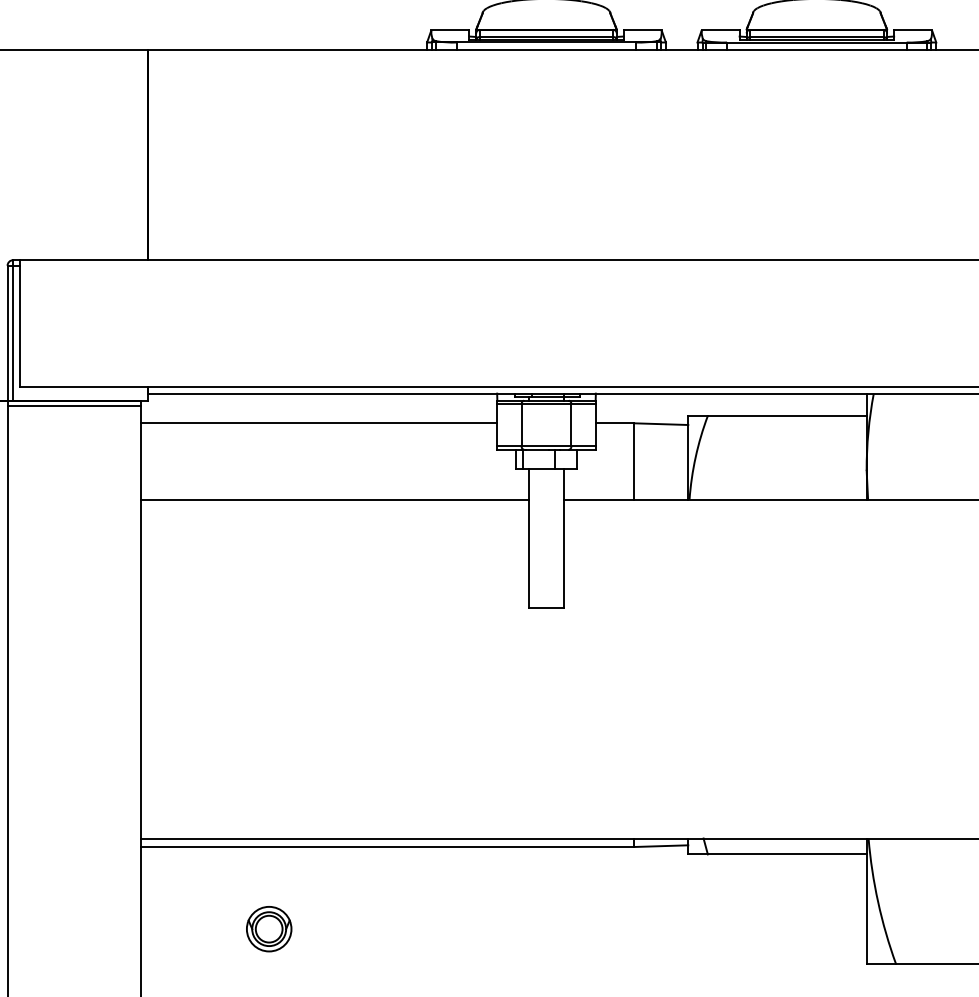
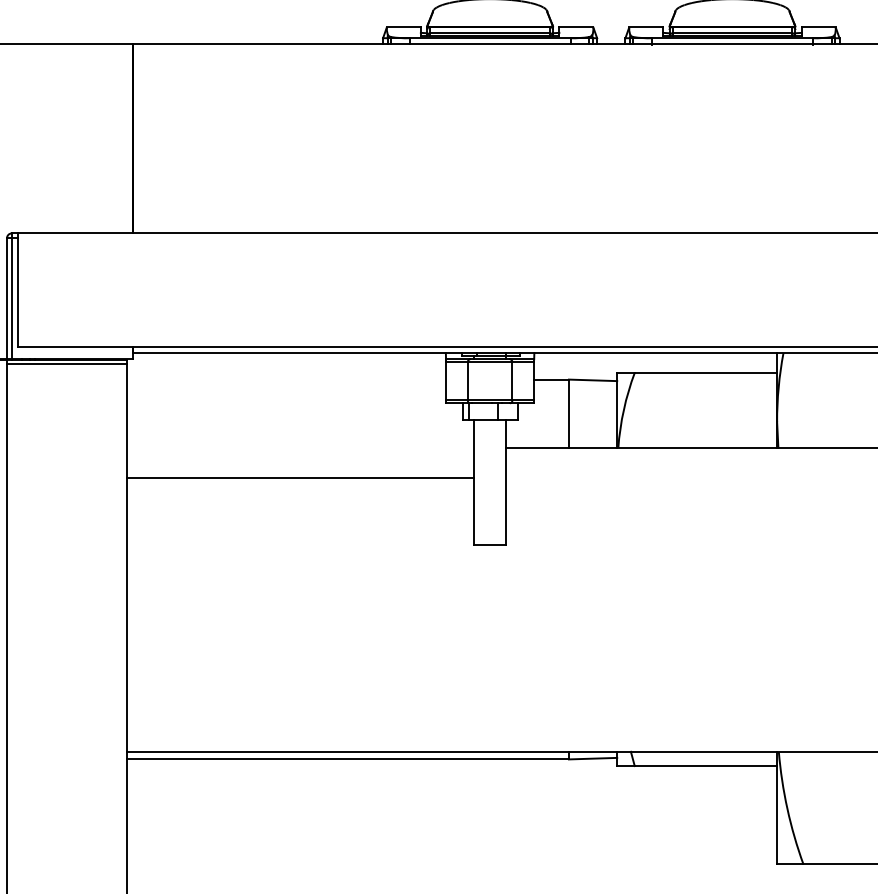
line: (319, 423) -> (286, 379), removed
line: (335, 499) -> (300, 477), moved
part: (269, 928) -> (241, 832), removed

